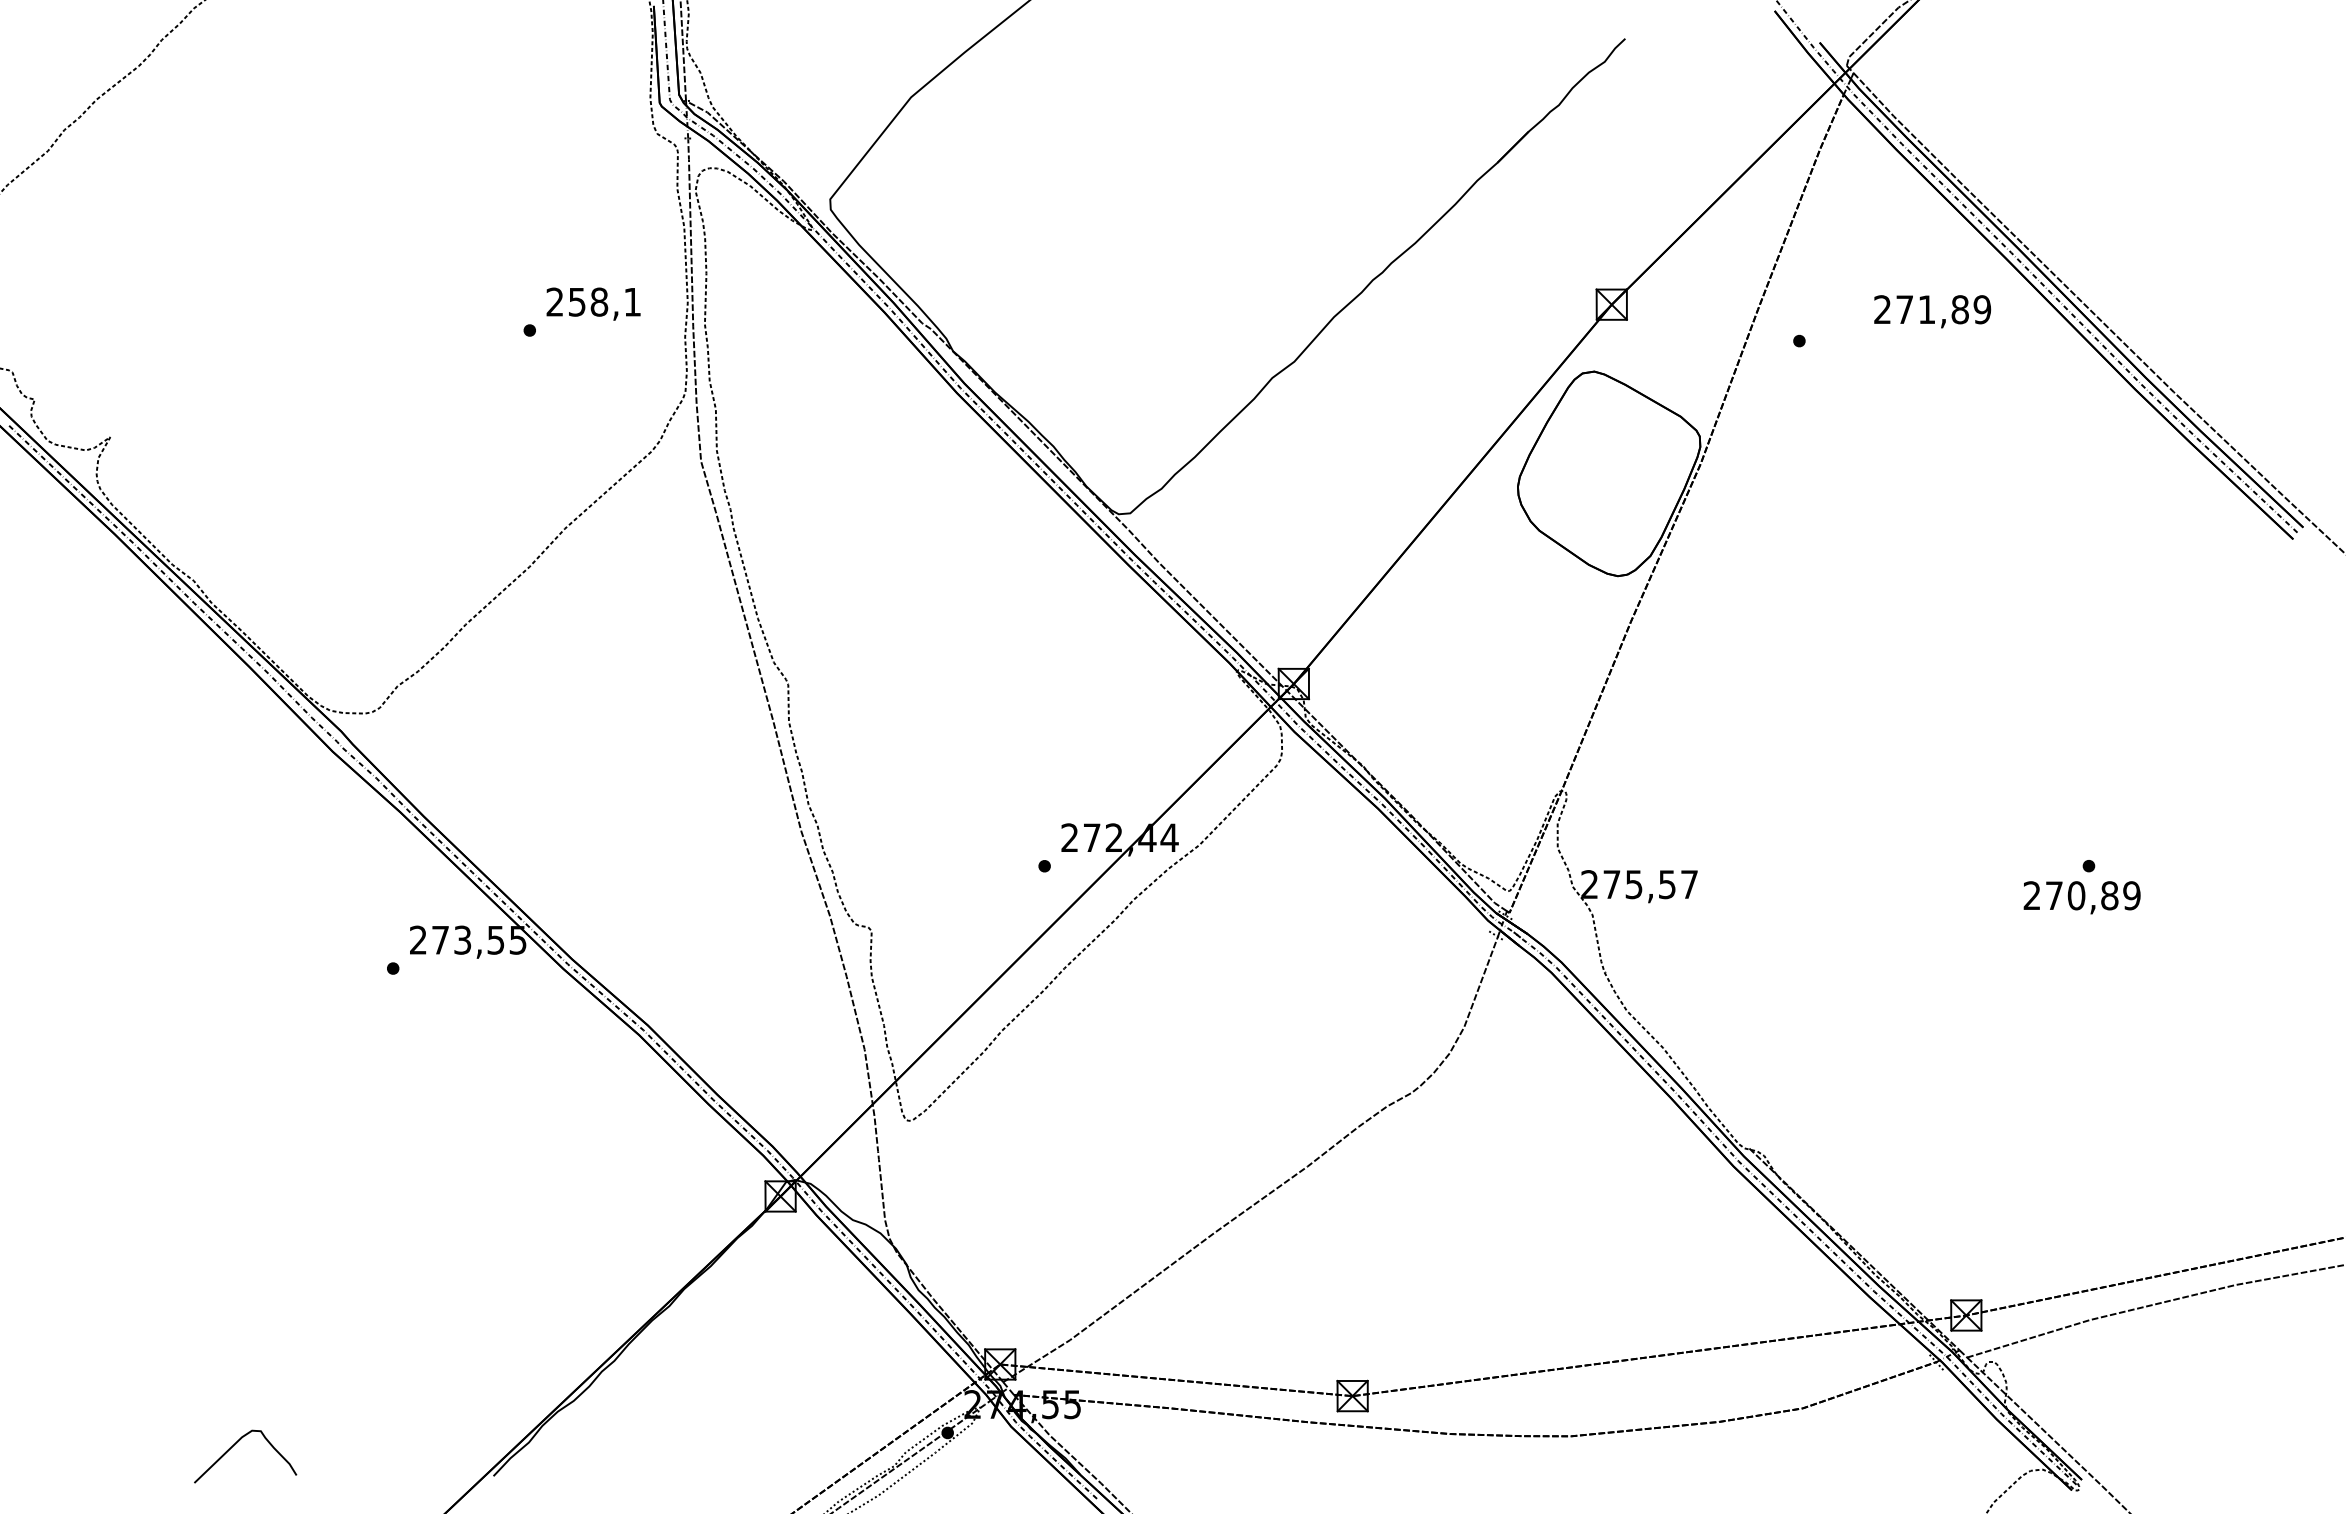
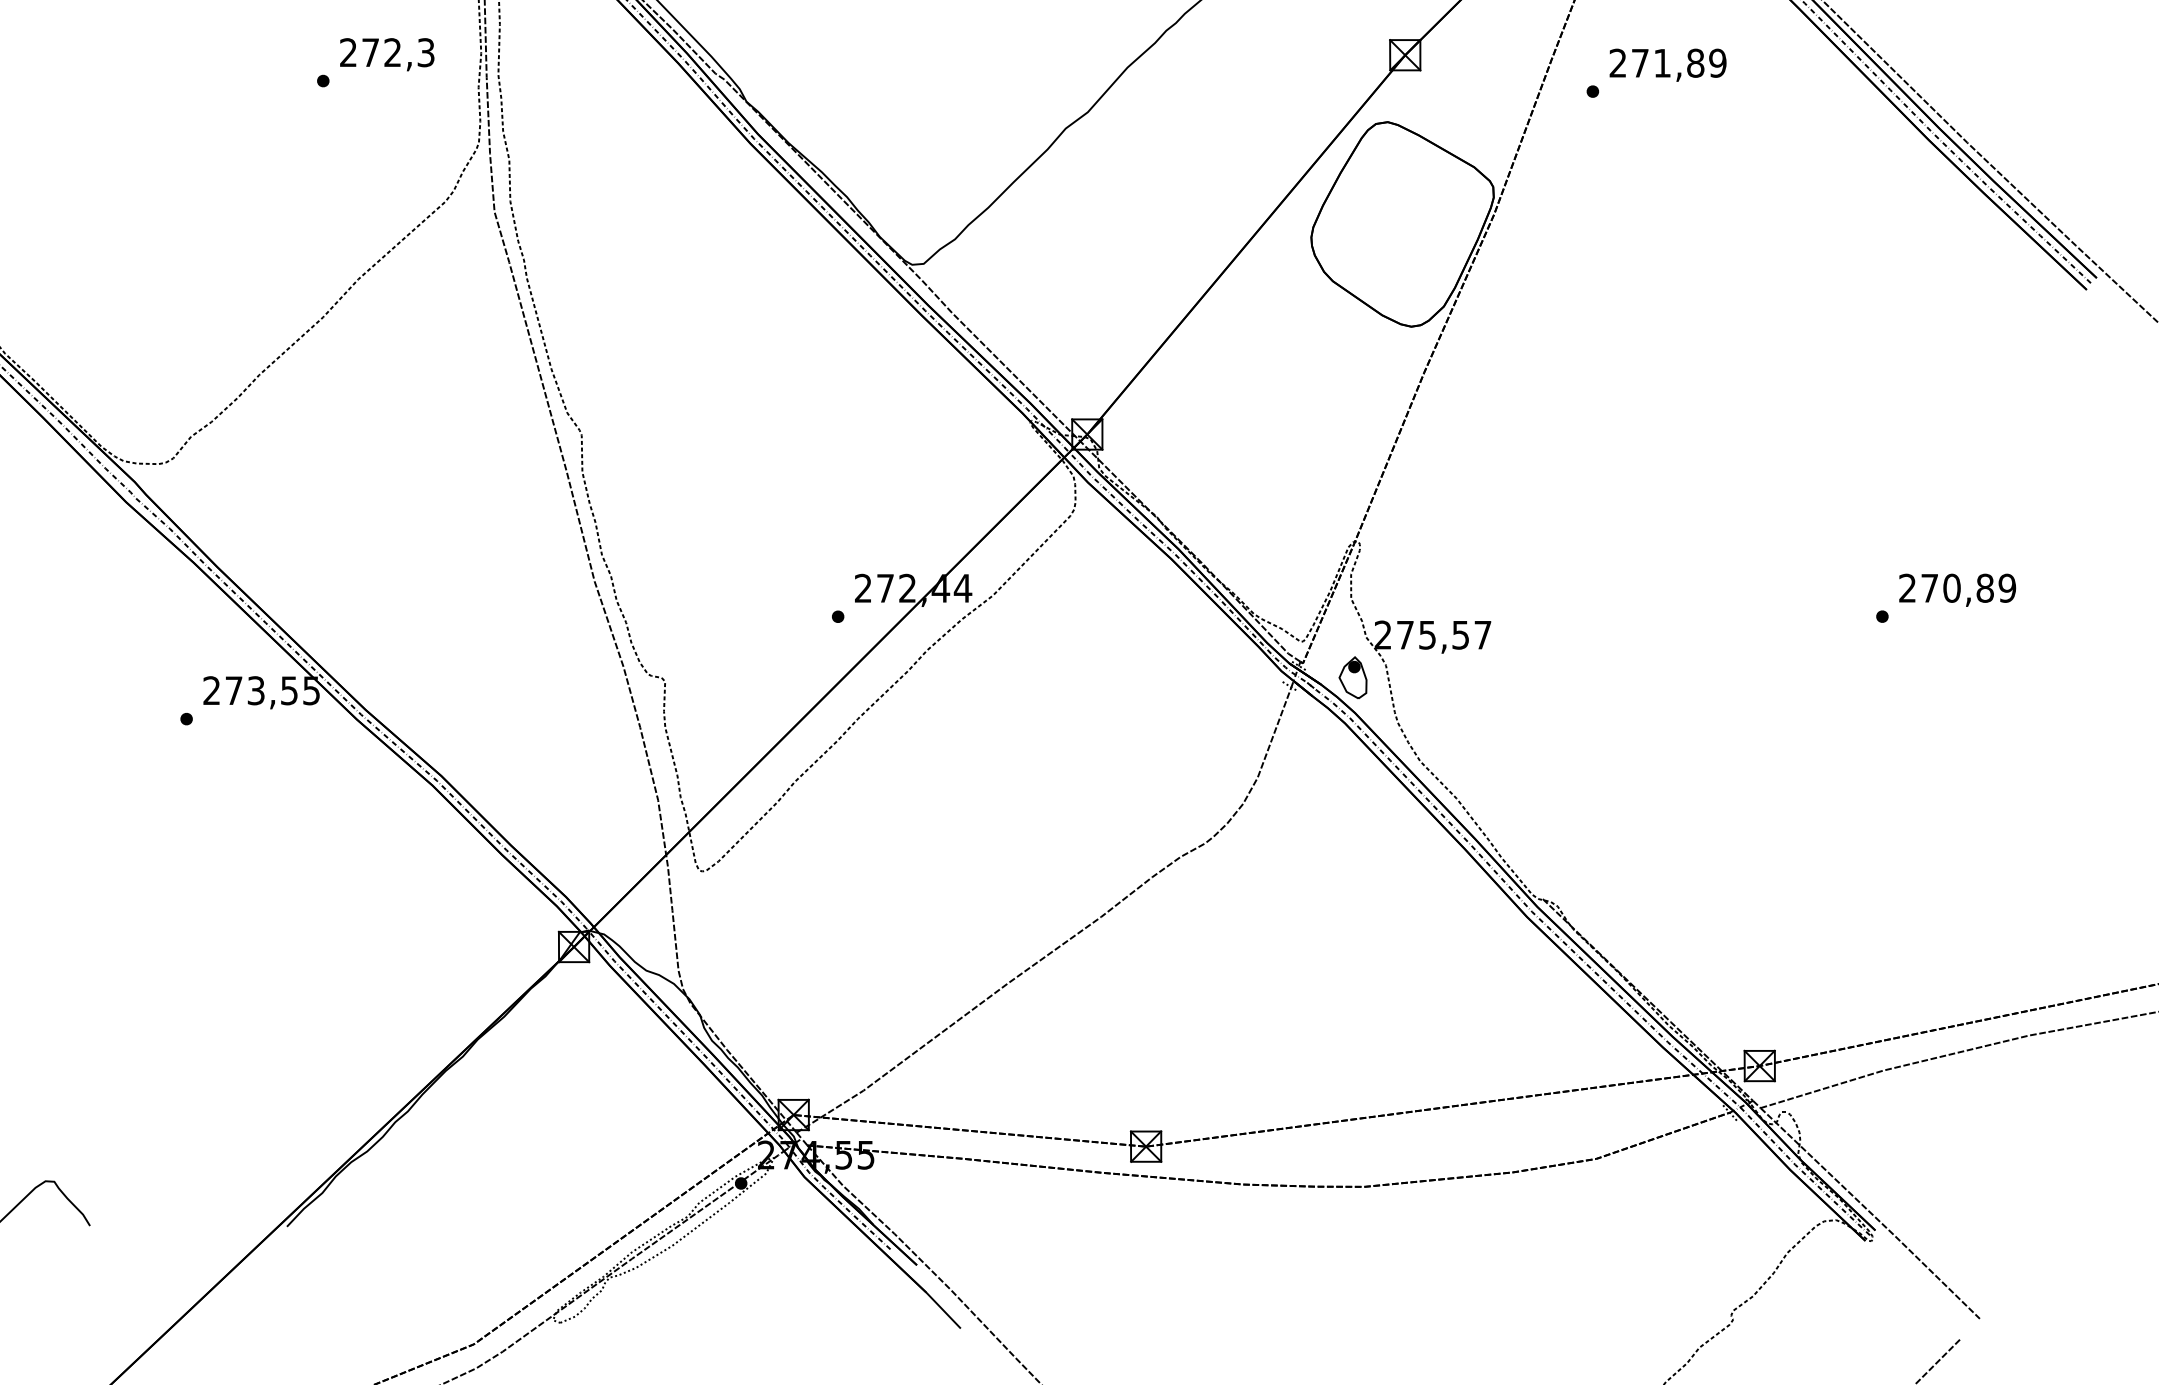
text: (604, 301) -> (397, 52), 258,1 -> 272,3
text: (1932, 311) -> (1667, 65), moved
text: (2081, 897) -> (1956, 590), moved
part: (1559, 926) -> (1352, 677), added

